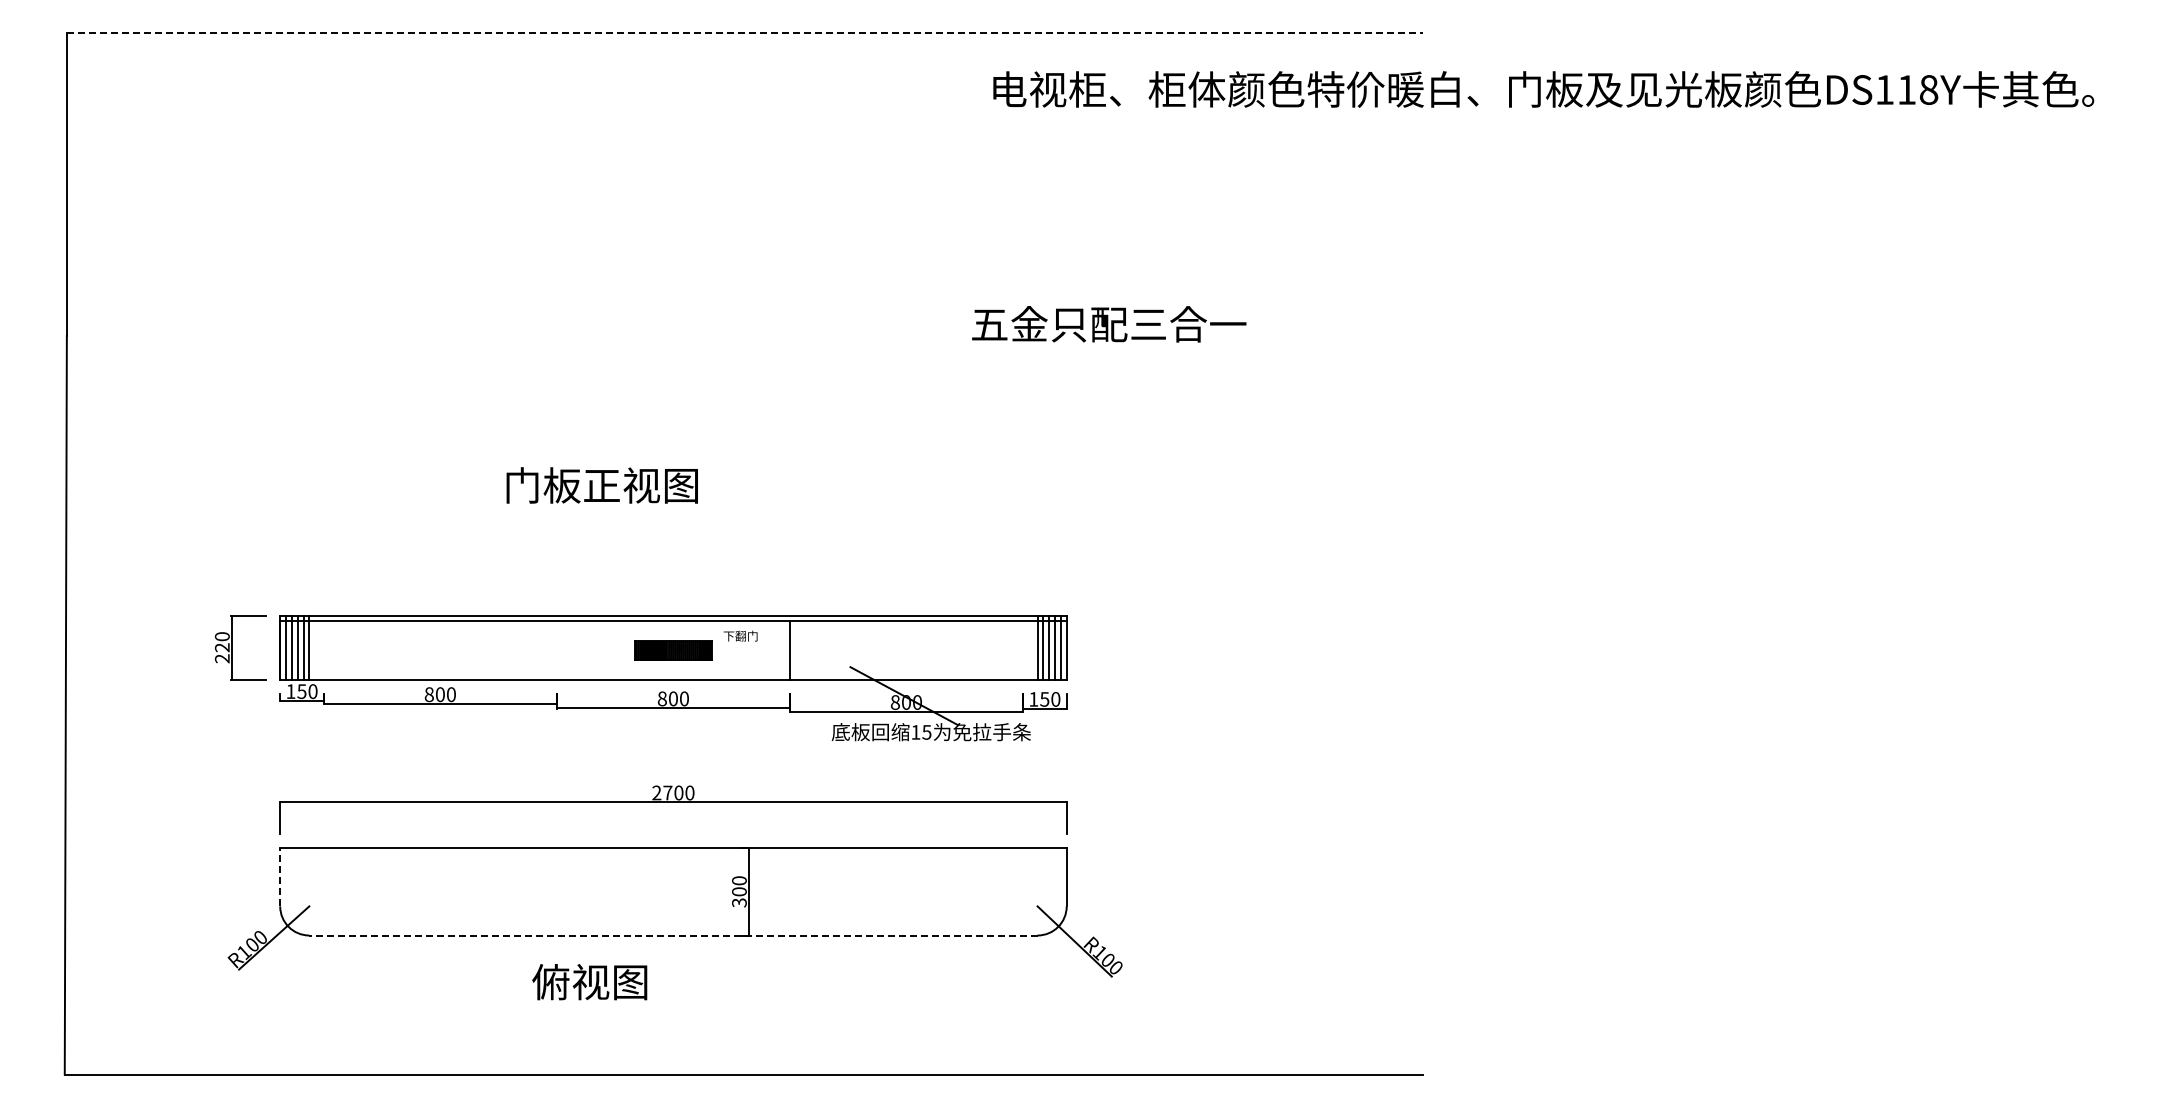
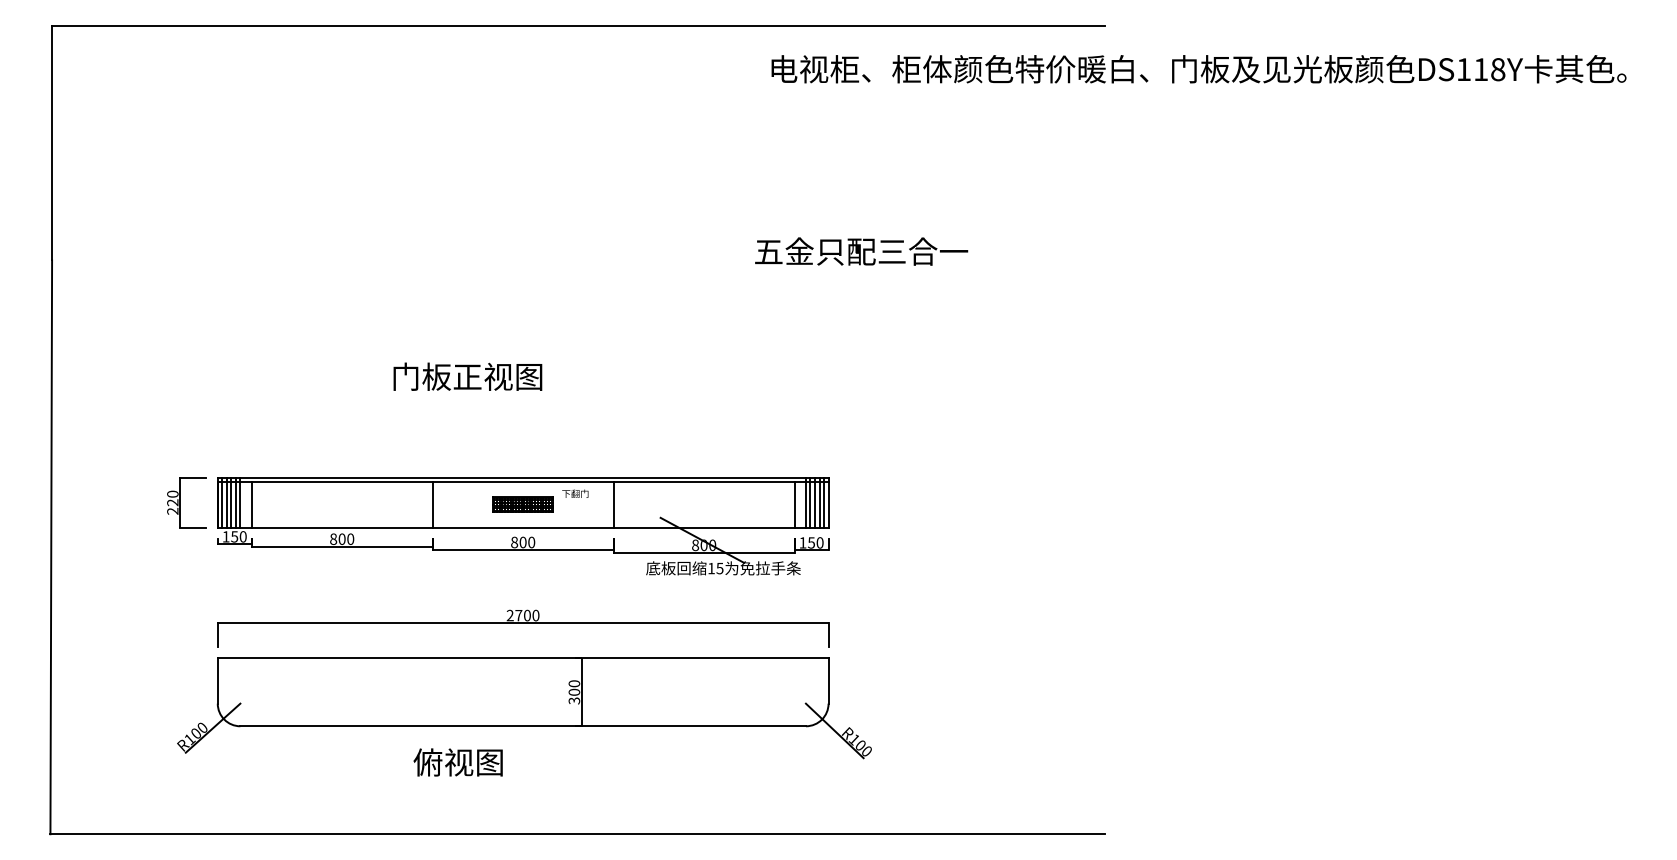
line: (745, 33) -> (579, 25), dashed -> solid
line: (323, 649) -> (251, 504), added
line: (556, 649) -> (432, 504), added
line: (1023, 649) -> (795, 504), added
line: (280, 876) -> (217, 680), dashed -> solid
line: (672, 935) -> (522, 726), dashed -> solid

